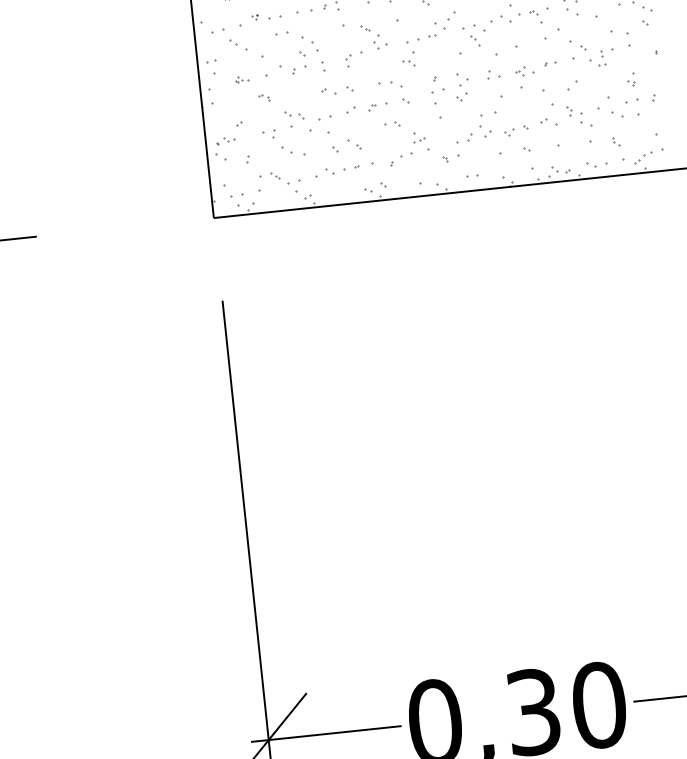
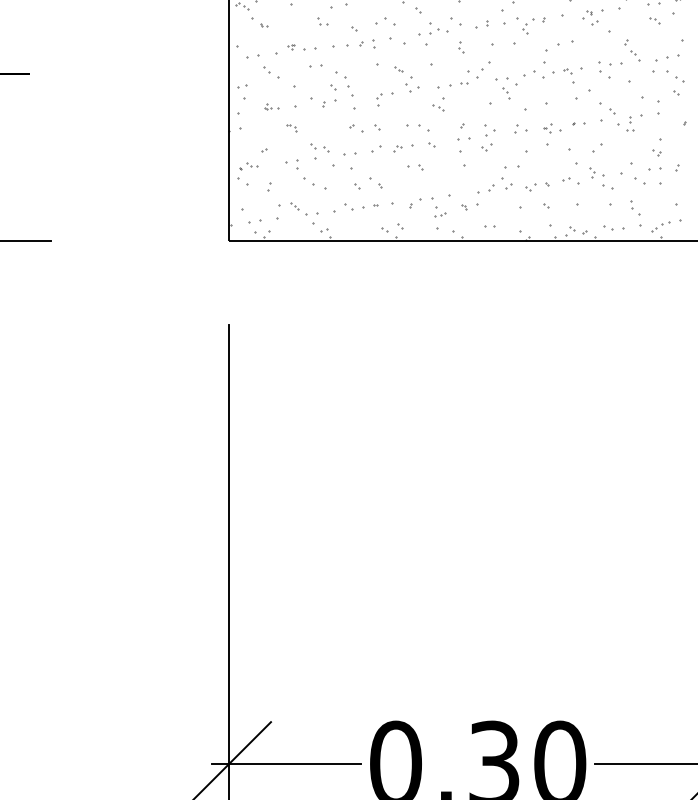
part: (323, 66) -> (353, 102), size x1.6
part: (630, 79) -> (656, 147), size x1.4
part: (418, 136) -> (440, 211), moved
part: (616, 141) -> (635, 207), size x1.6

